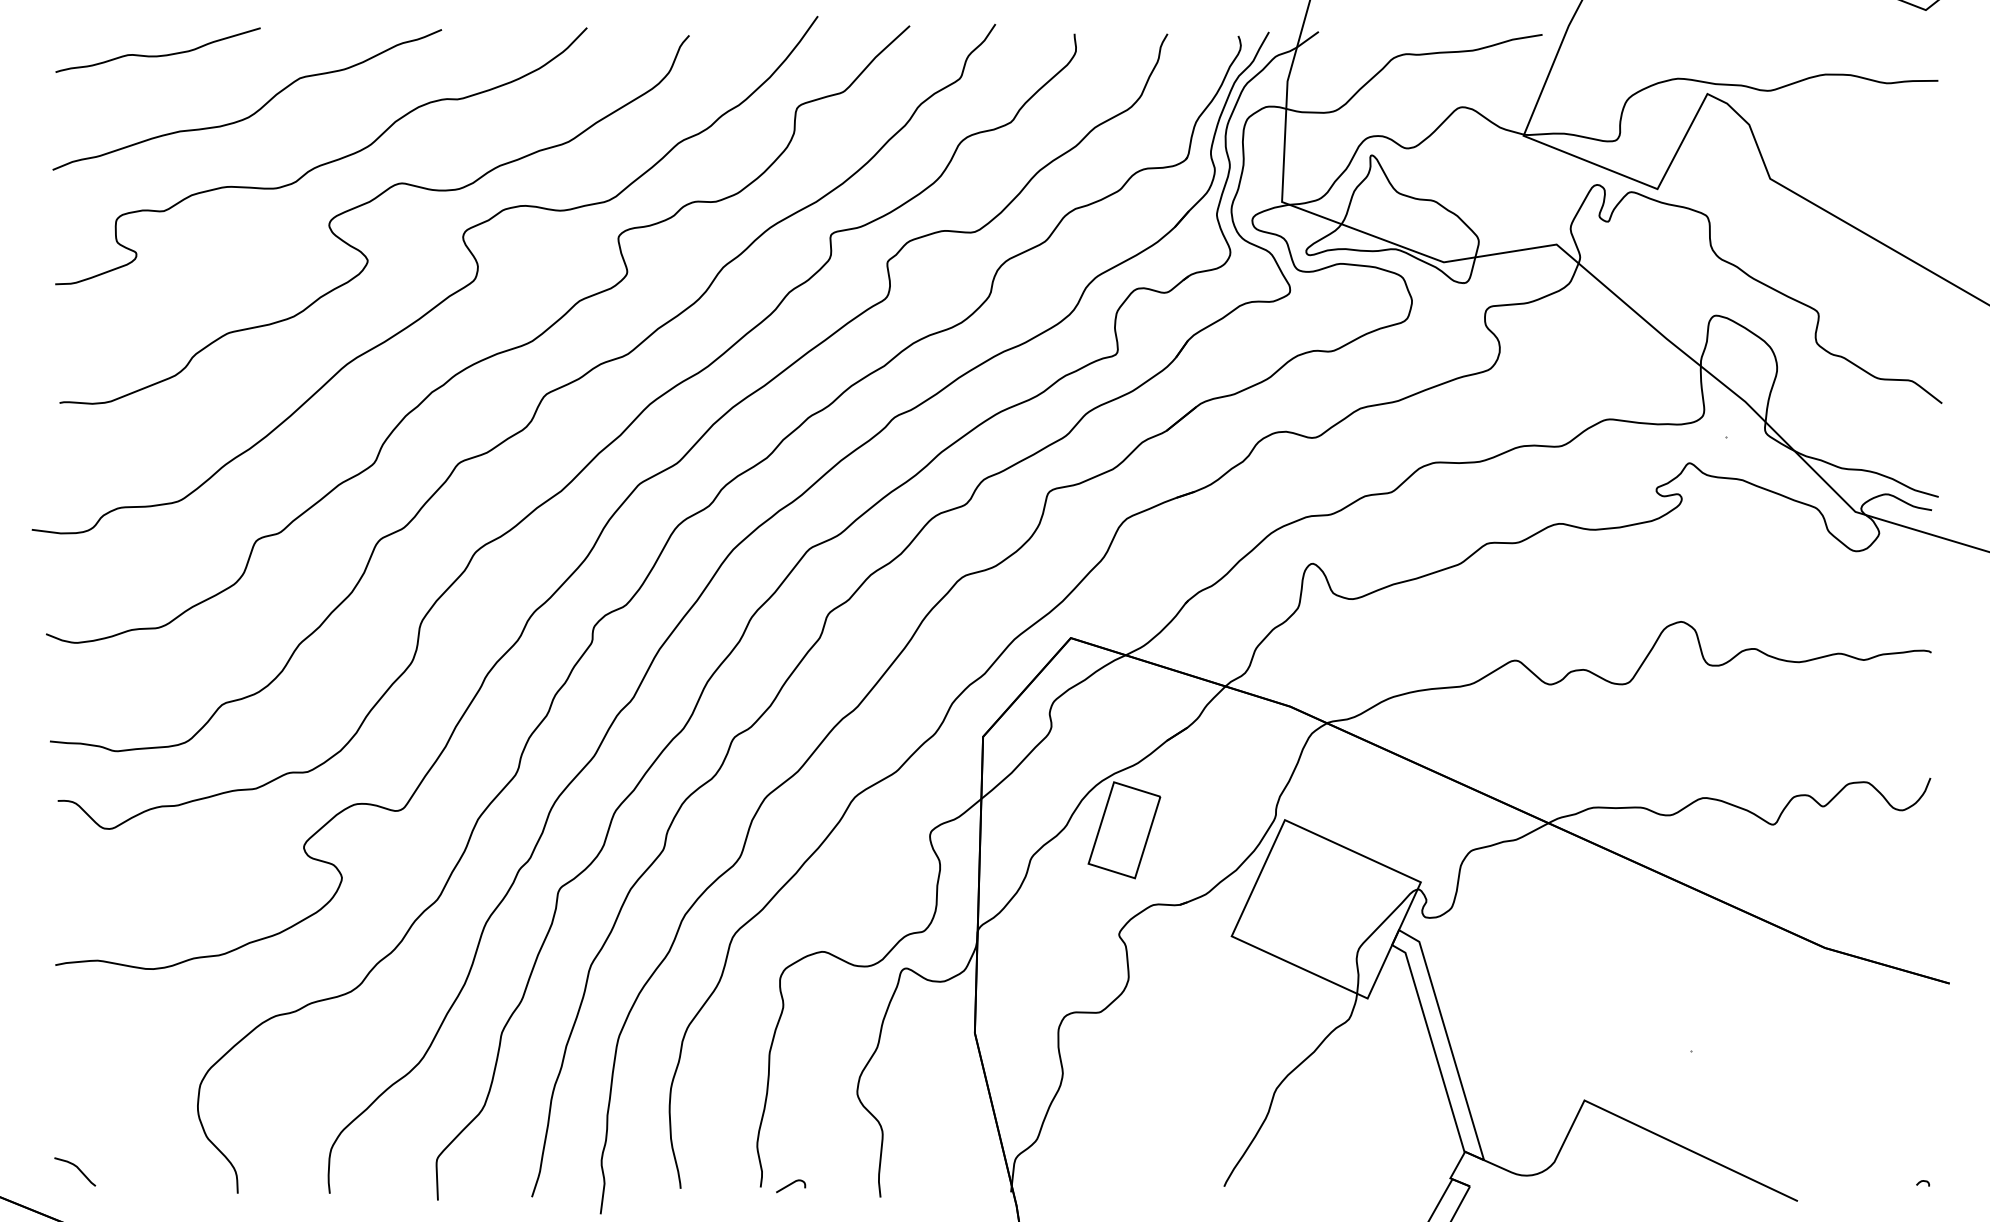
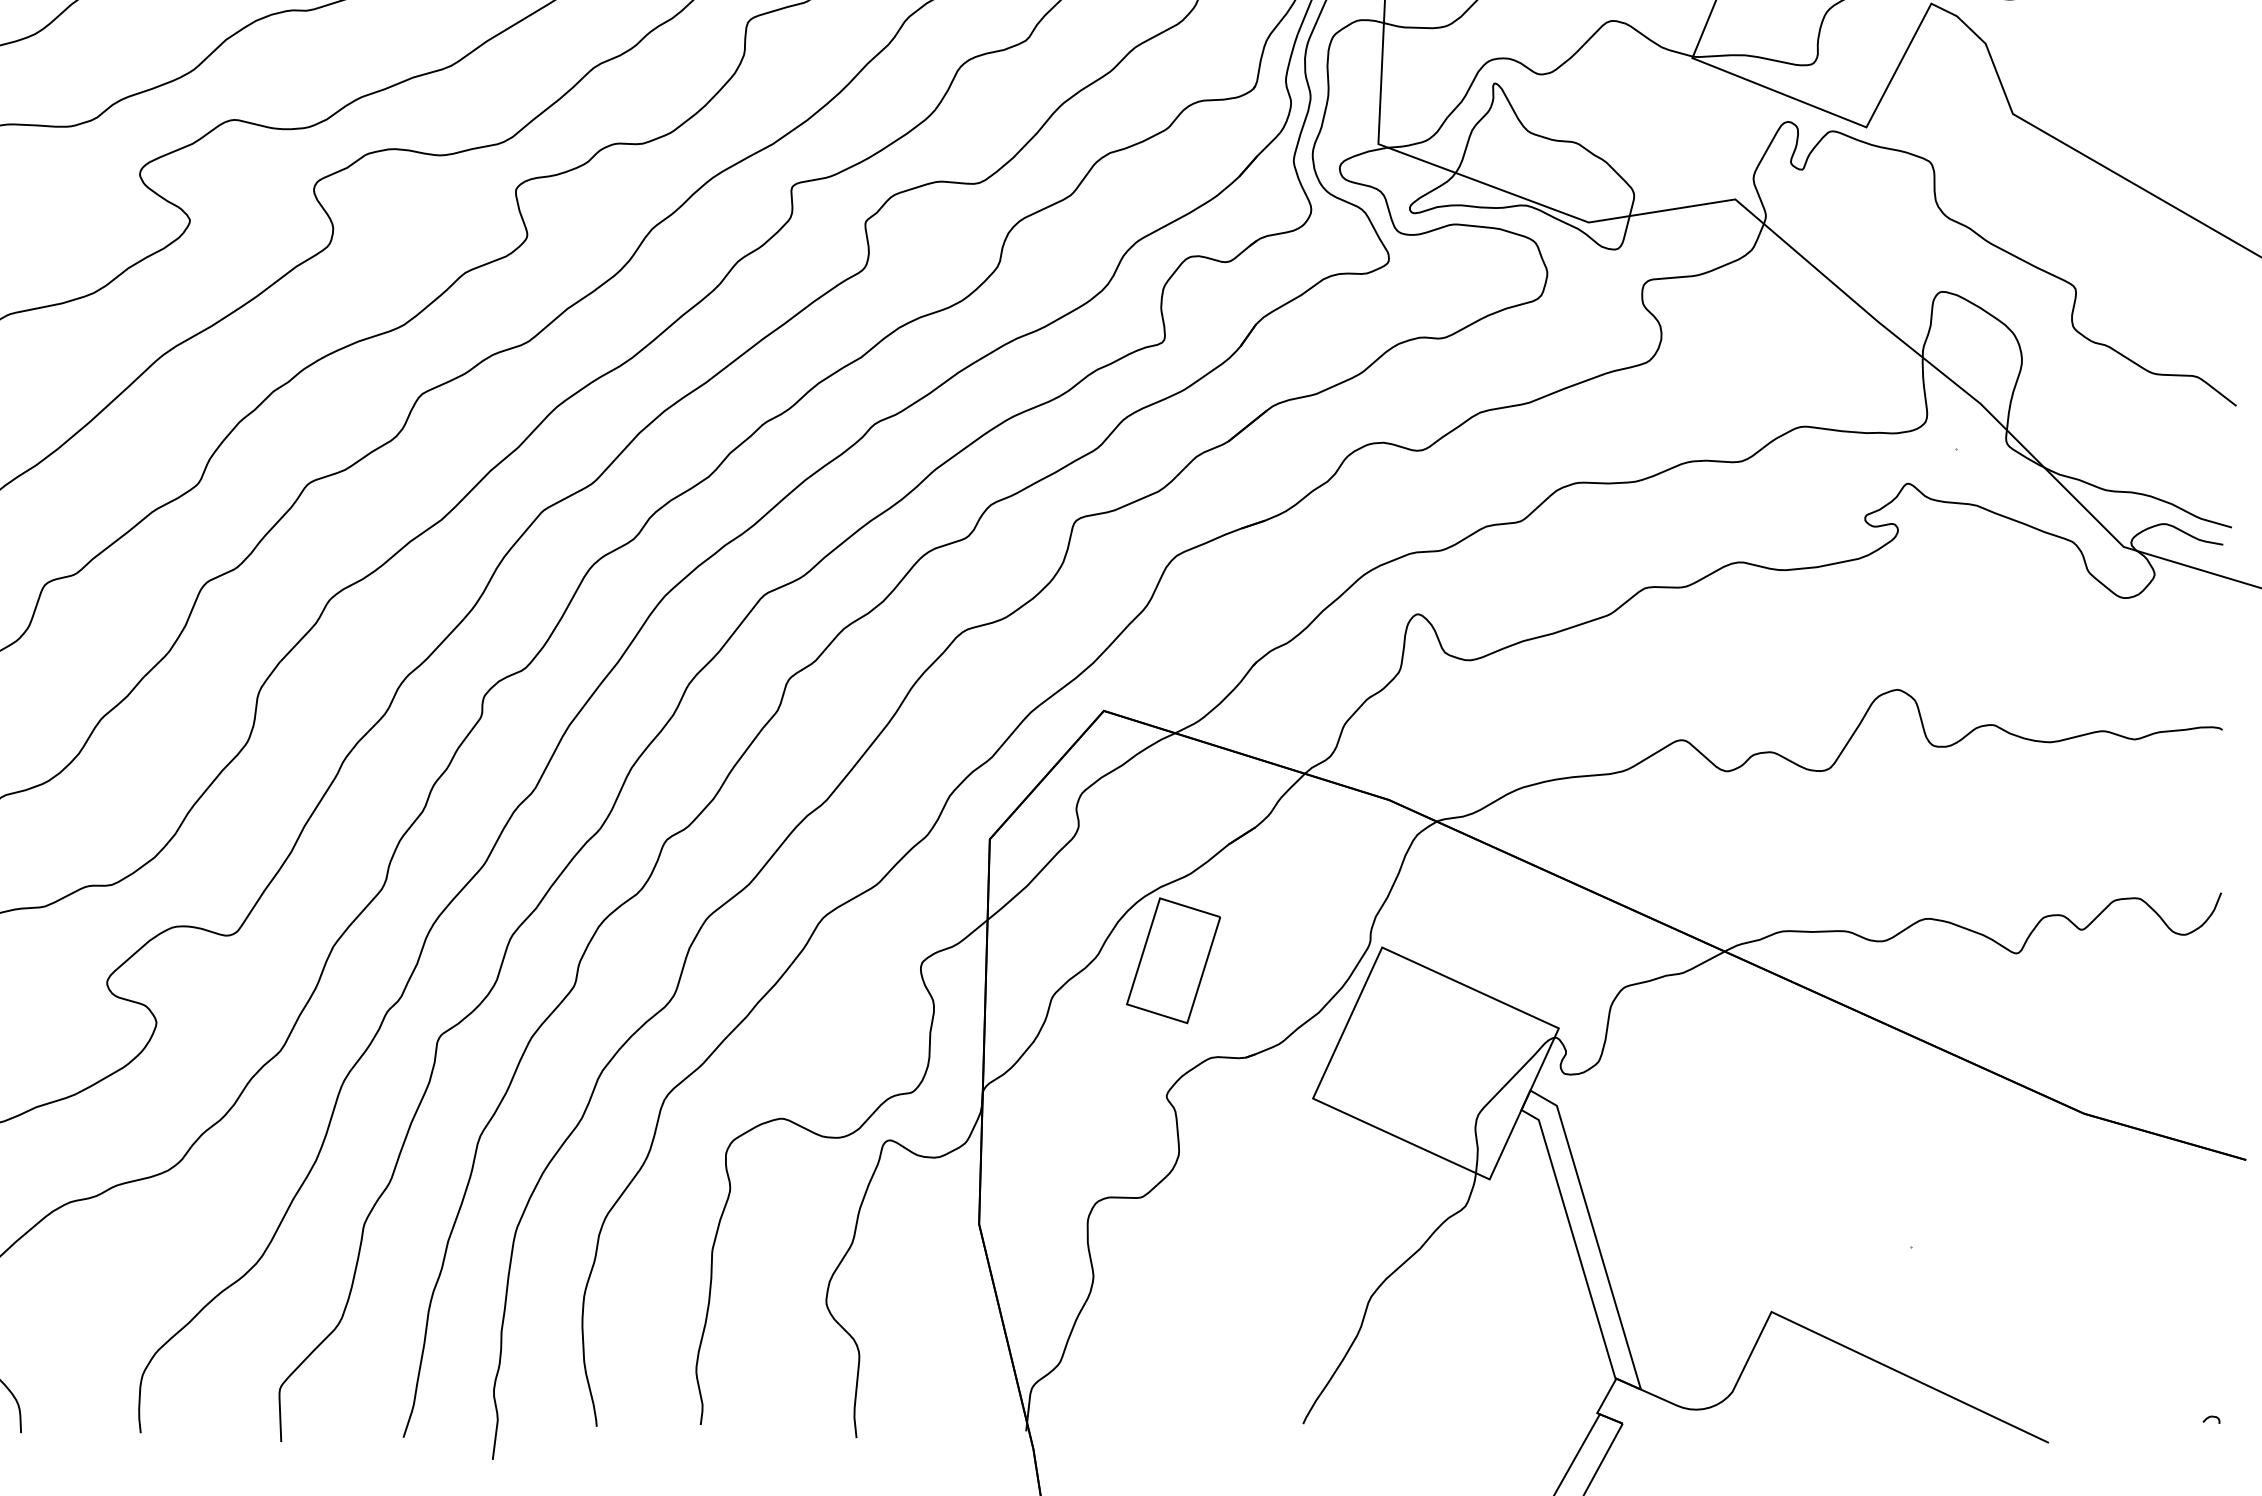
curve: (790, 1185) -> (739, 1422), removed

